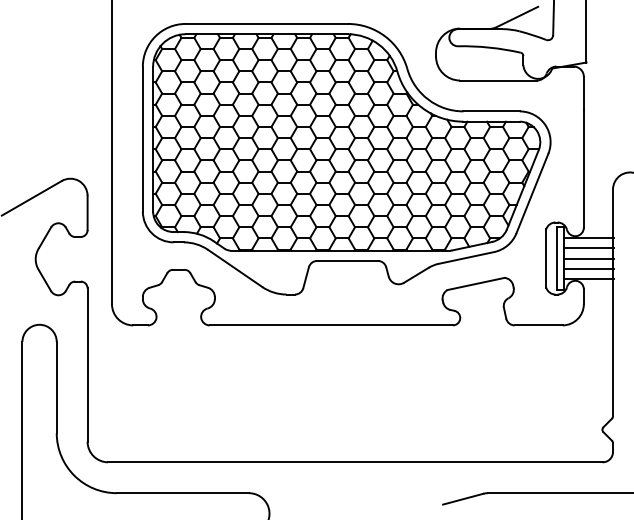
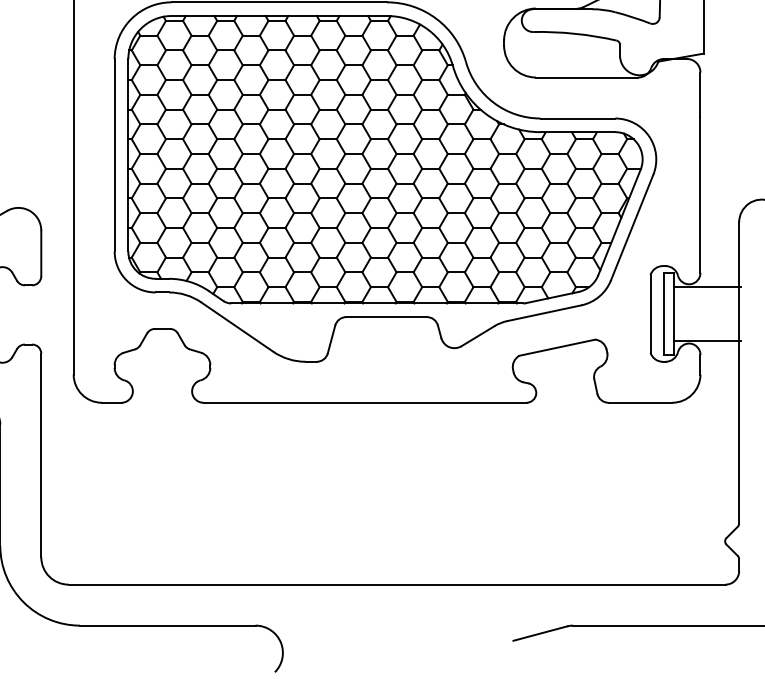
line: (588, 248) -> (706, 300), removed
line: (588, 258) -> (706, 313), removed
line: (588, 268) -> (706, 327), removed

